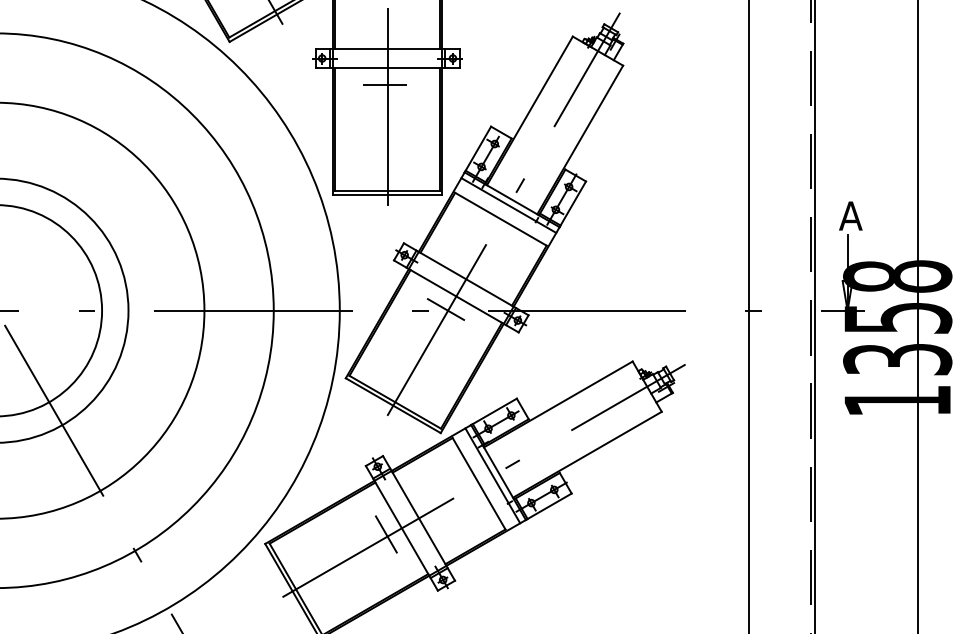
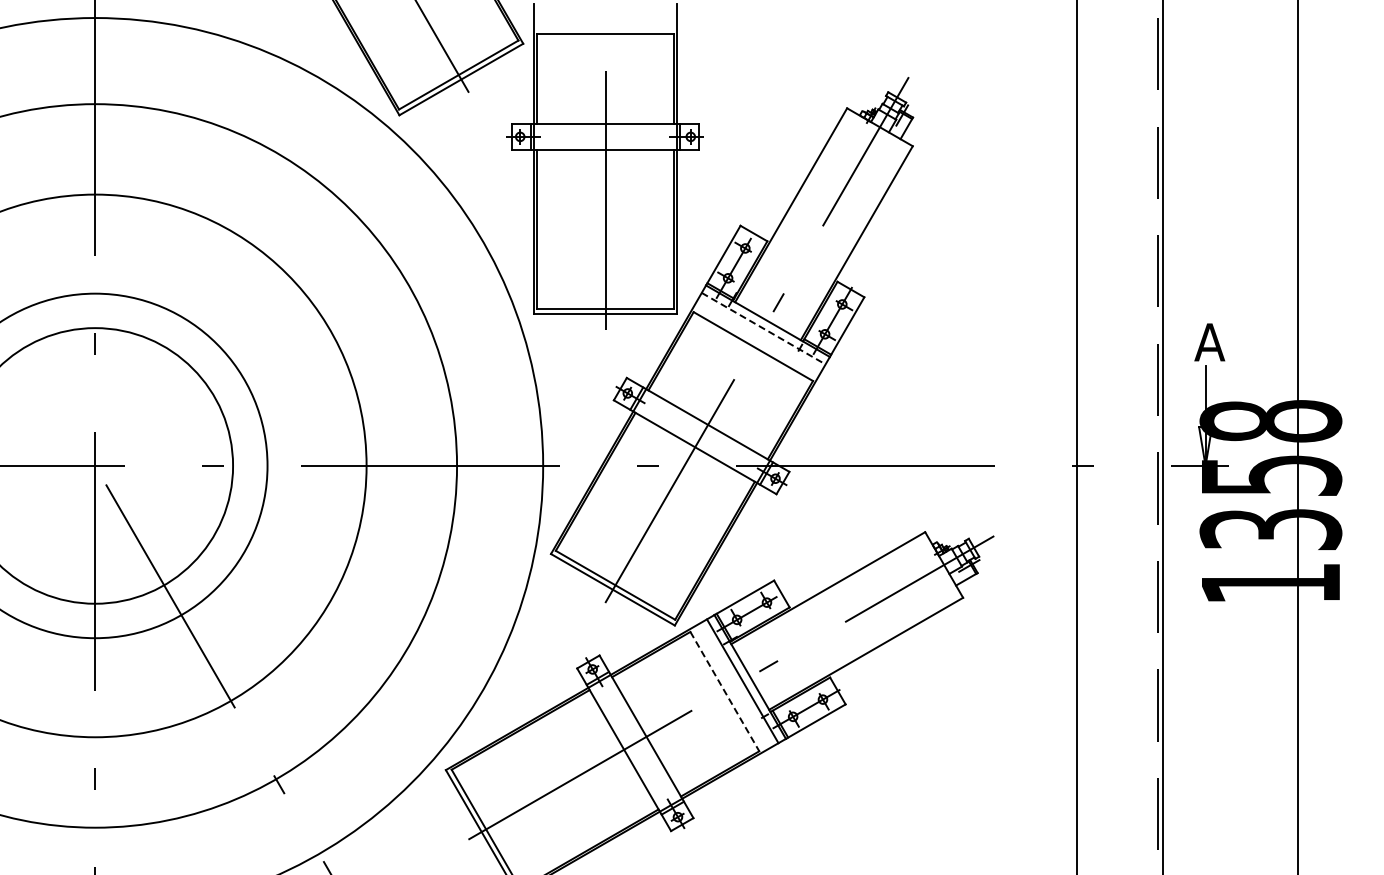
line: (384, 85) -> (601, 171), removed
line: (509, 205) -> (764, 328), solid -> dashed
line: (445, 309) -> (681, 464), removed
line: (478, 483) -> (724, 691), solid -> dashed
line: (386, 534) -> (603, 757), removed

